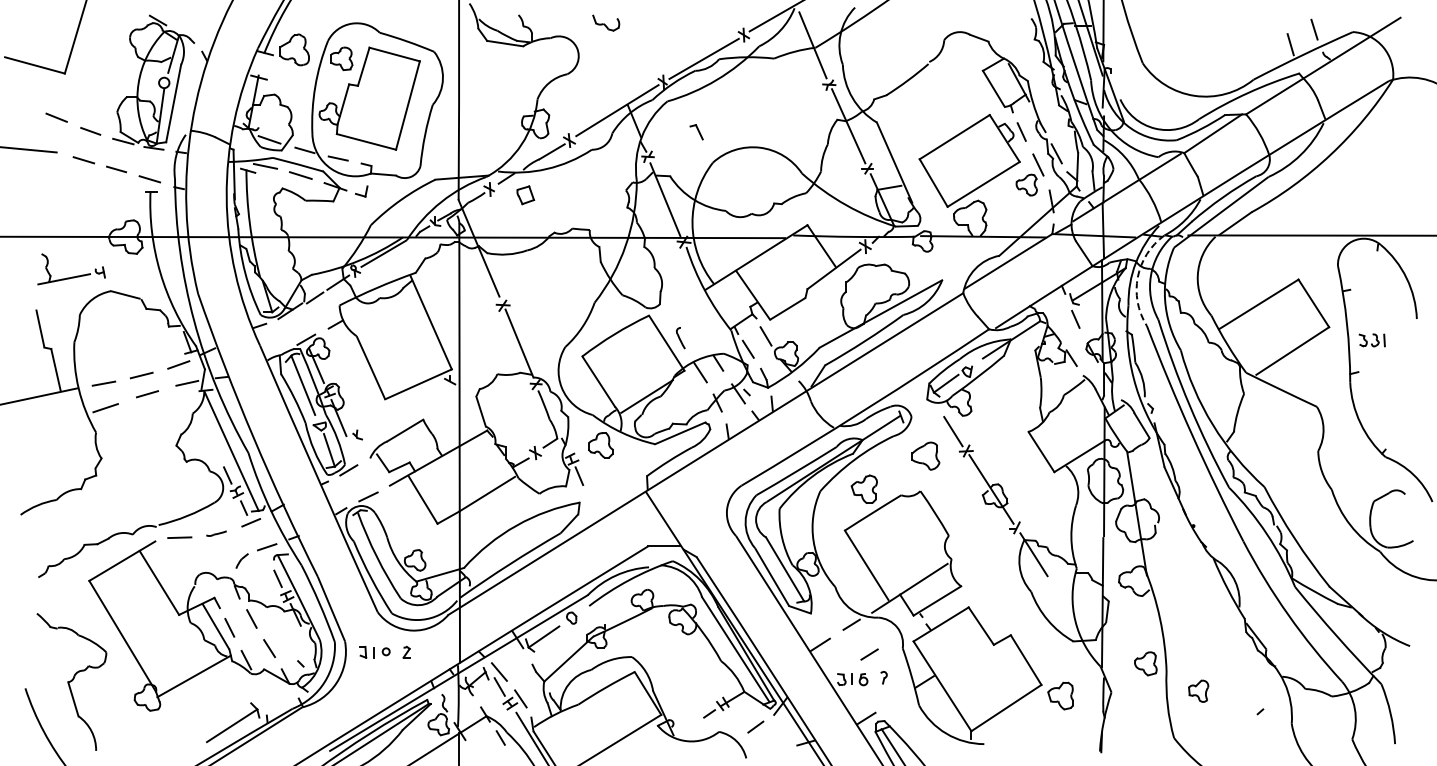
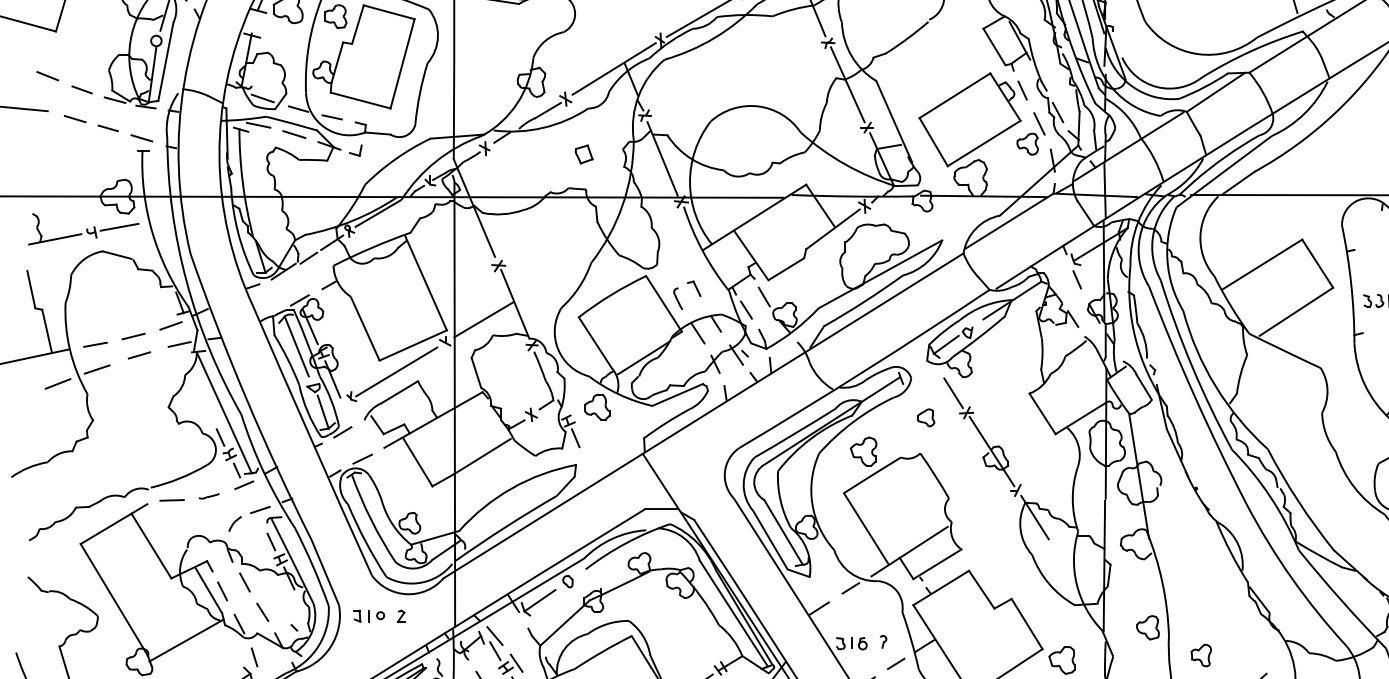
part: (696, 132) -> (694, 289), moved
part: (525, 195) -> (583, 154), moved
line: (127, 266) -> (119, 226), added
arc: (1137, 277) -> (1139, 237), dashed -> solid
line: (488, 358) -> (483, 319), added
line: (402, 410) -> (397, 371), added
line: (66, 422) -> (57, 384), added
part: (926, 455) -> (926, 417), size x0.62
line: (869, 654) -> (896, 663), moved
line: (261, 692) -> (254, 656), added

